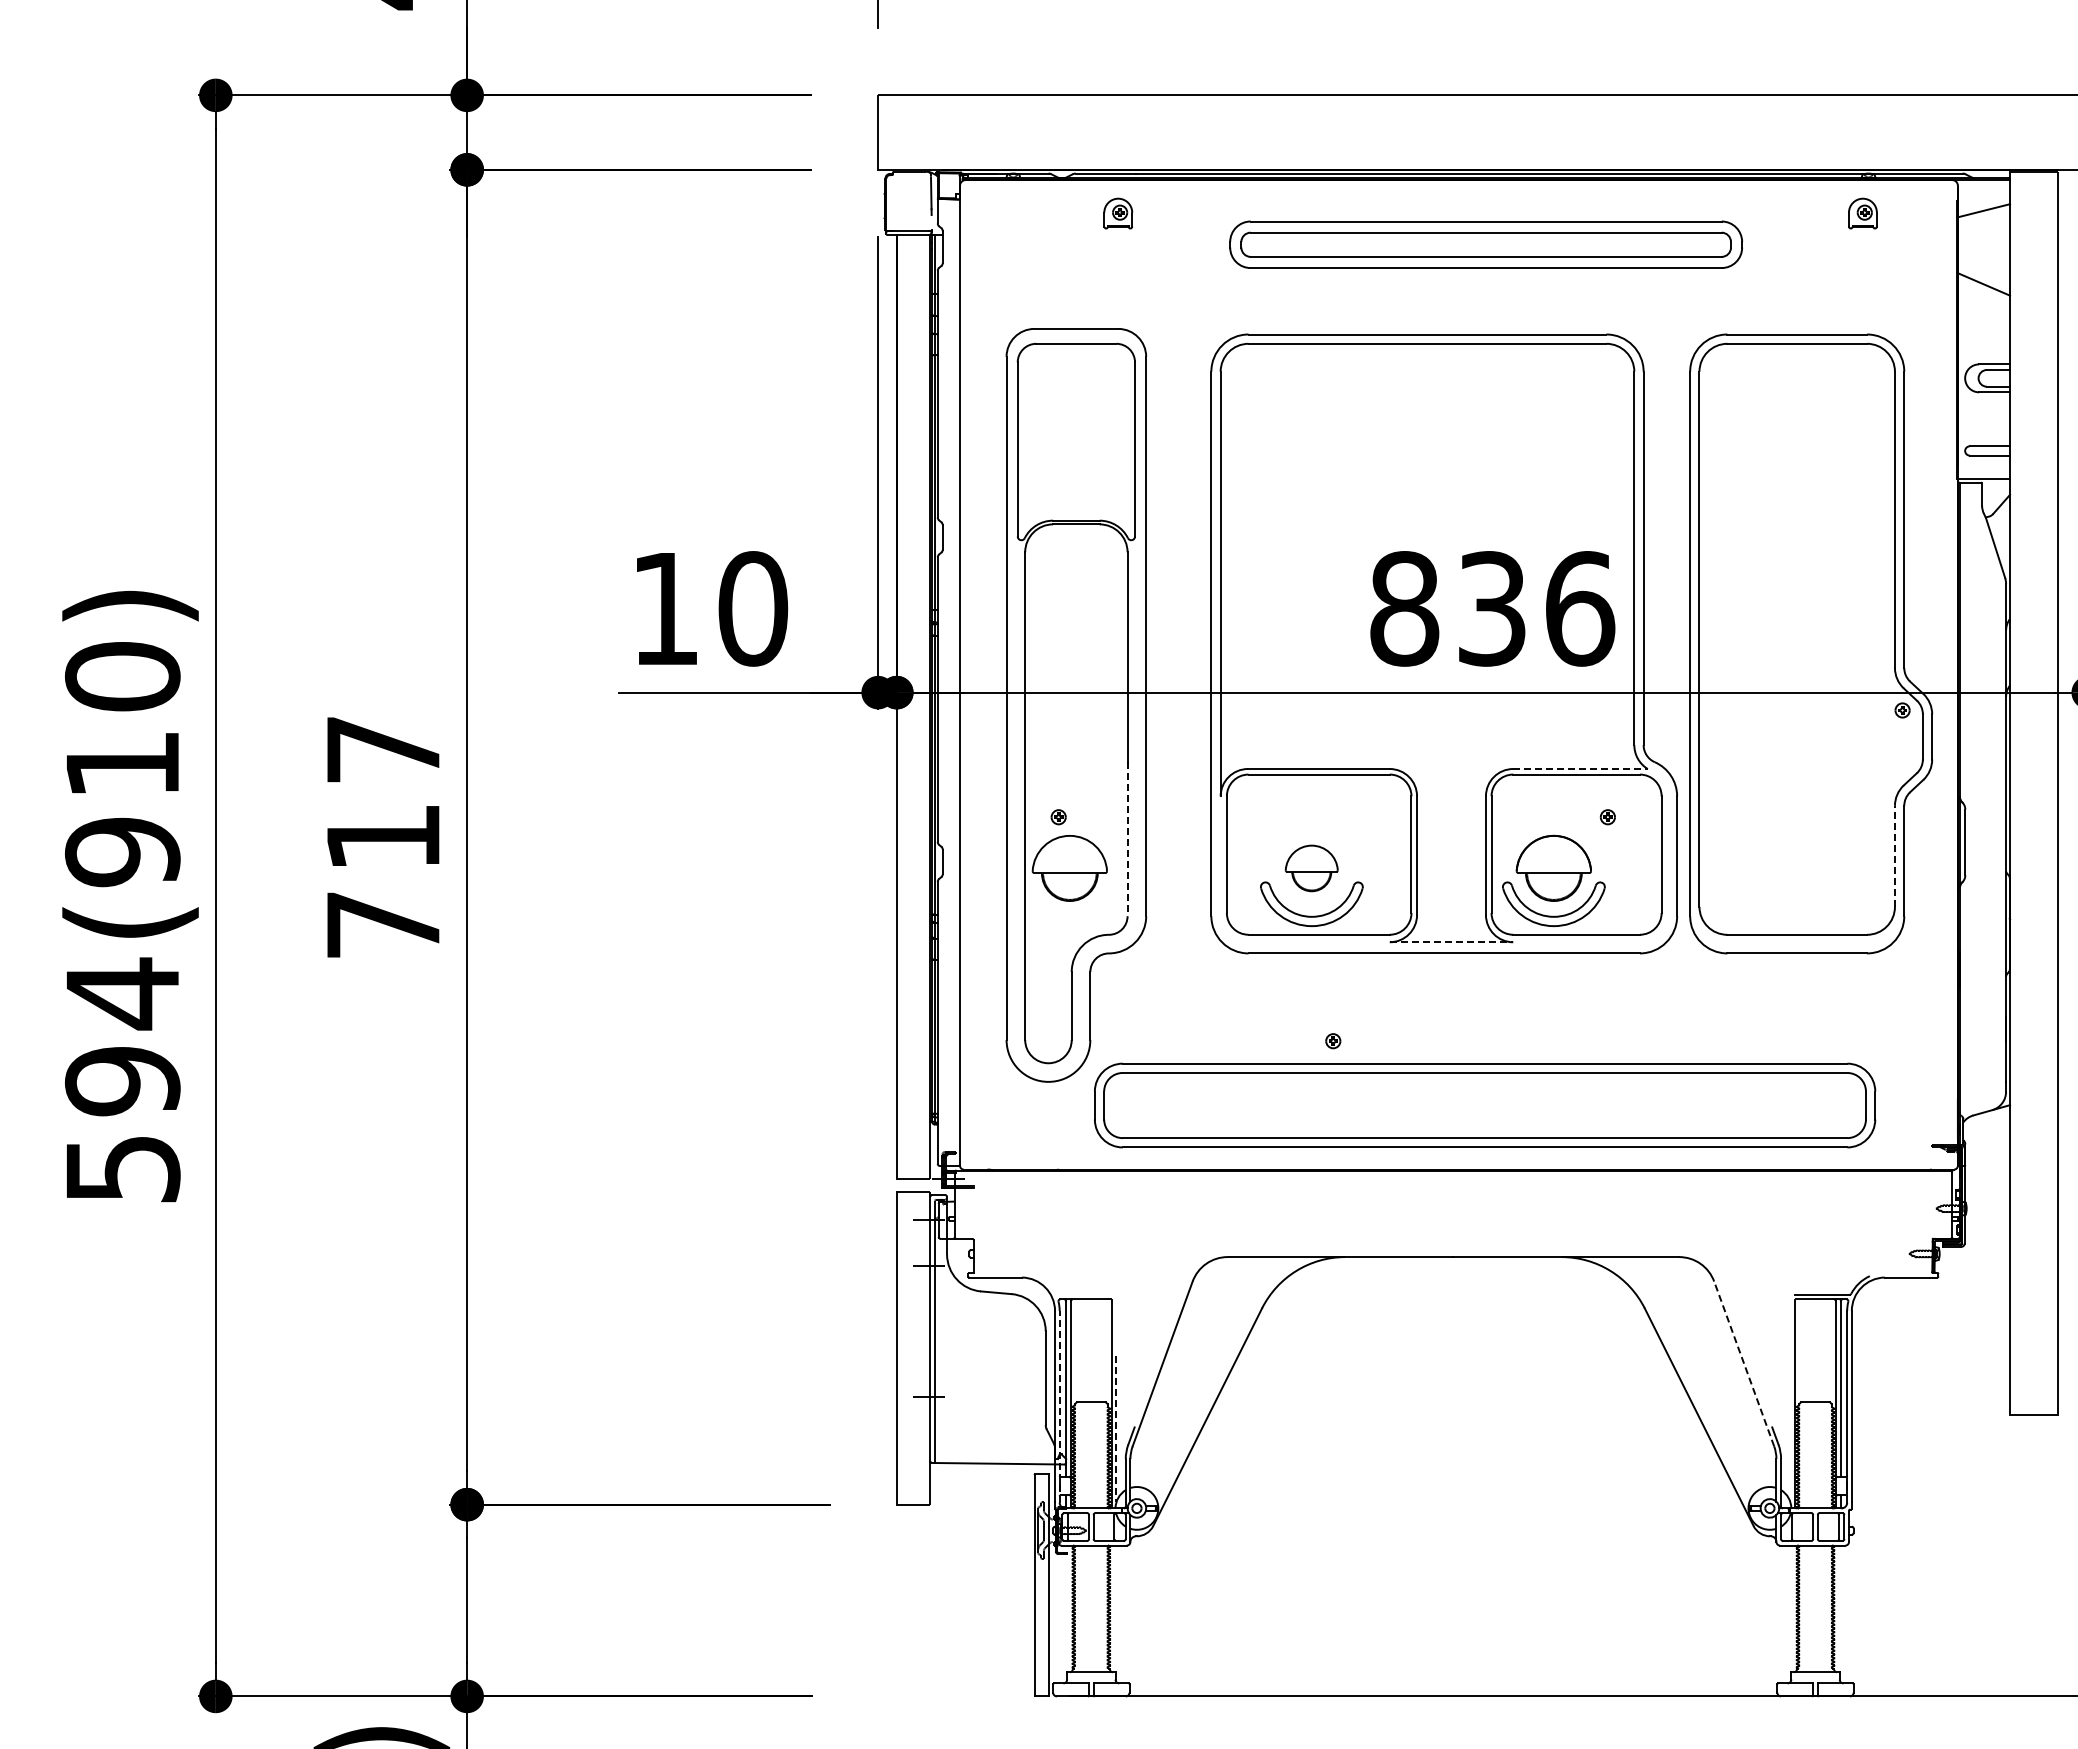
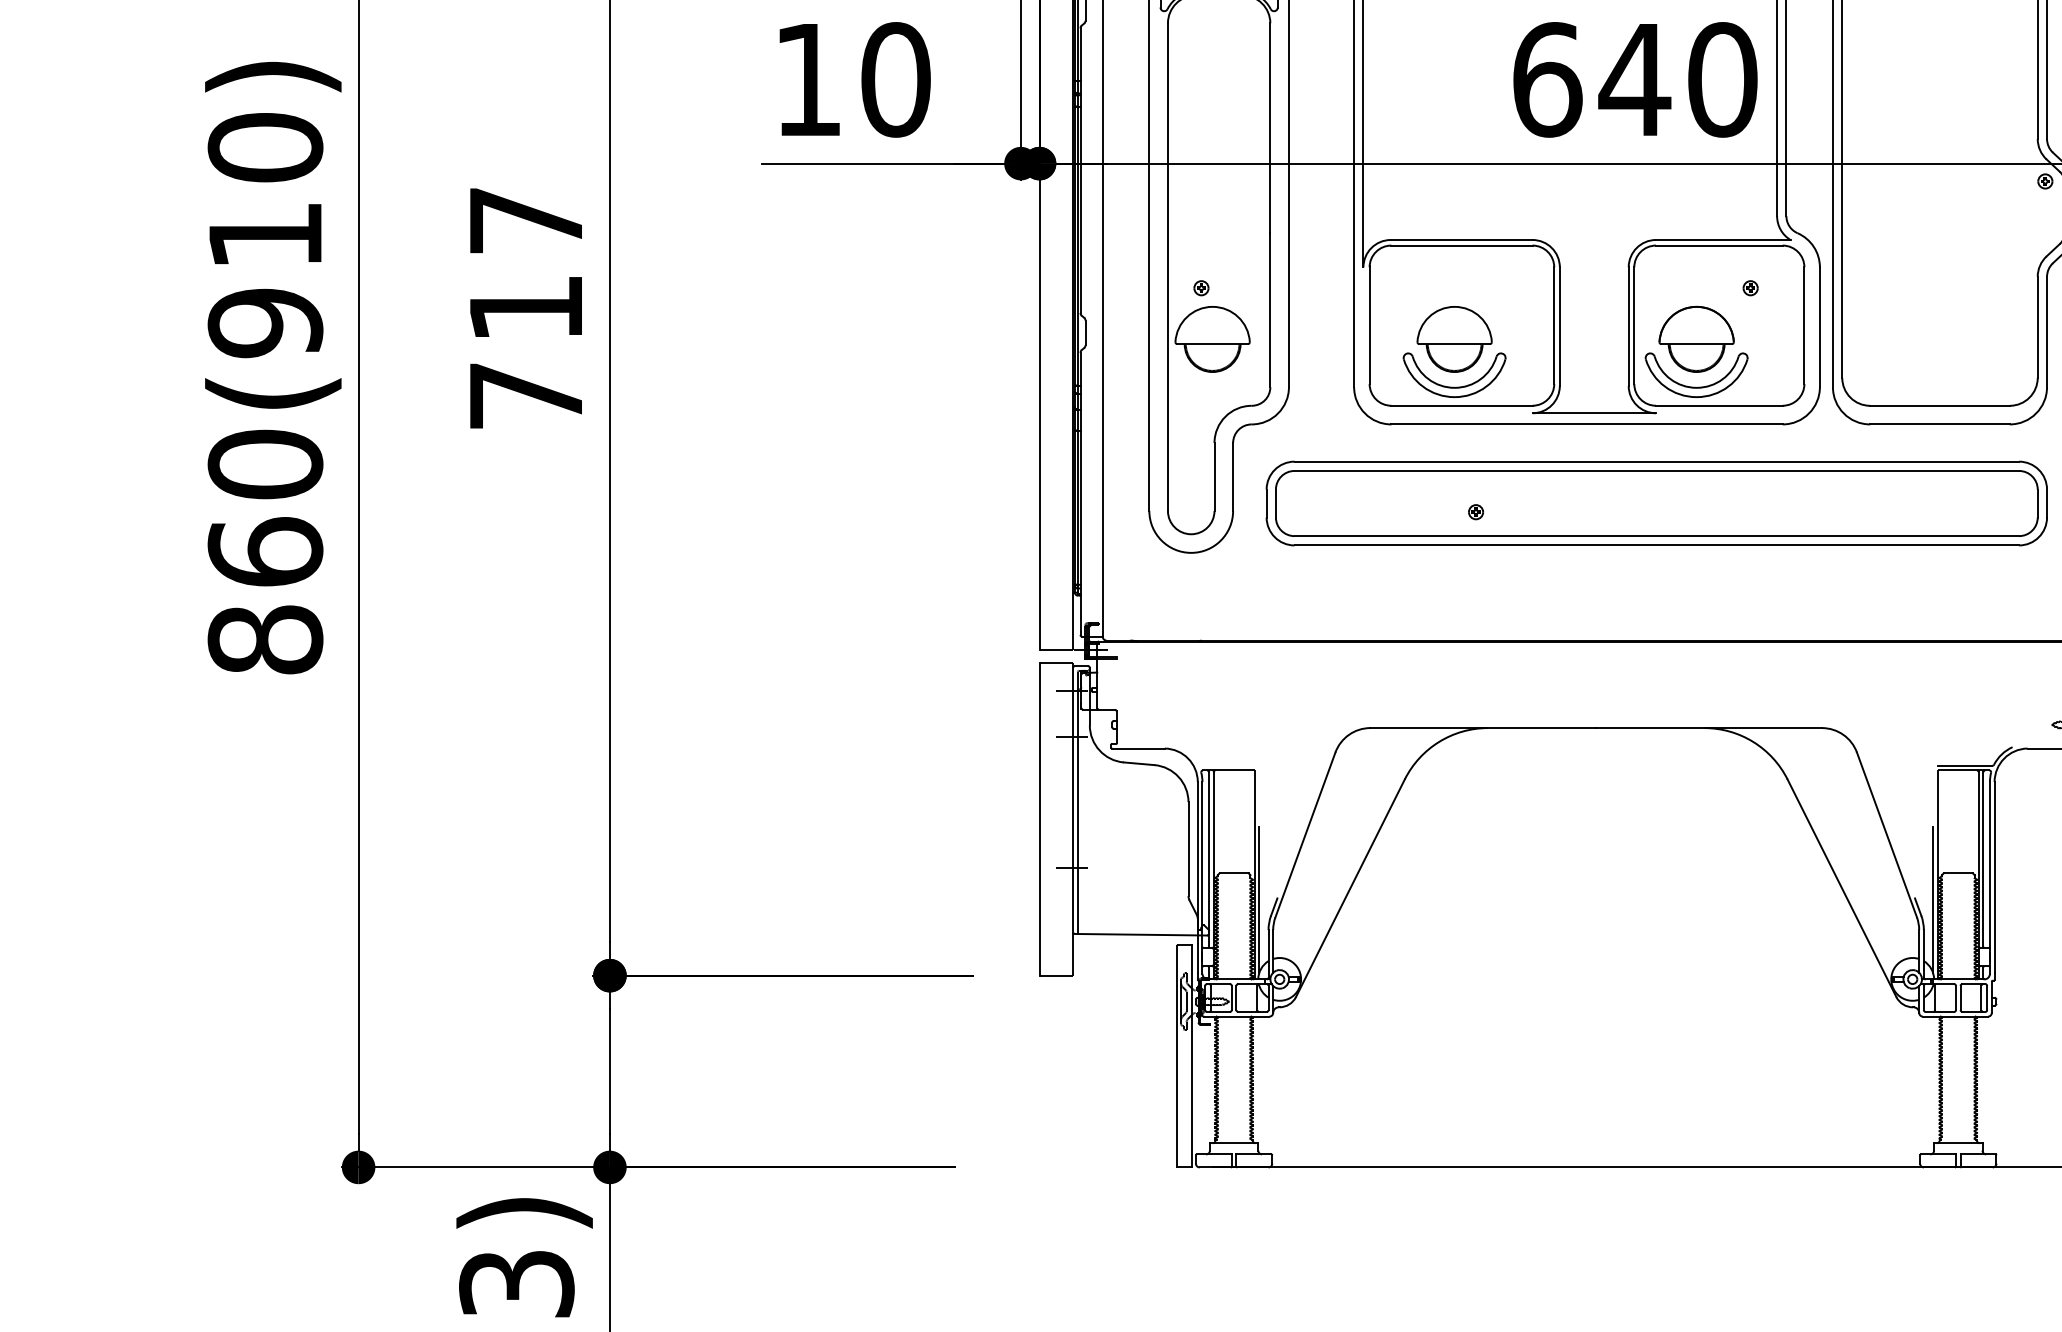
text: (1492, 608) -> (1635, 79), 836 -> 640
line: (1581, 769) -> (1724, 240), dashed -> solid
line: (1127, 839) -> (1270, 310), dashed -> solid
line: (1894, 856) -> (2037, 327), dashed -> solid
part: (1311, 868) -> (1454, 339), size x1.43
line: (1451, 942) -> (1594, 413), dashed -> solid
text: (122, 1080) -> (265, 551), 594(910) -> 860(910)
part: (1485, 1105) -> (1657, 503), moved
line: (1744, 1363) -> (1887, 834), dashed -> solid
line: (1059, 1406) -> (1202, 877), dashed -> solid
line: (1790, 1428) -> (1933, 899), added
line: (1116, 1429) -> (1259, 900), dashed -> solid

